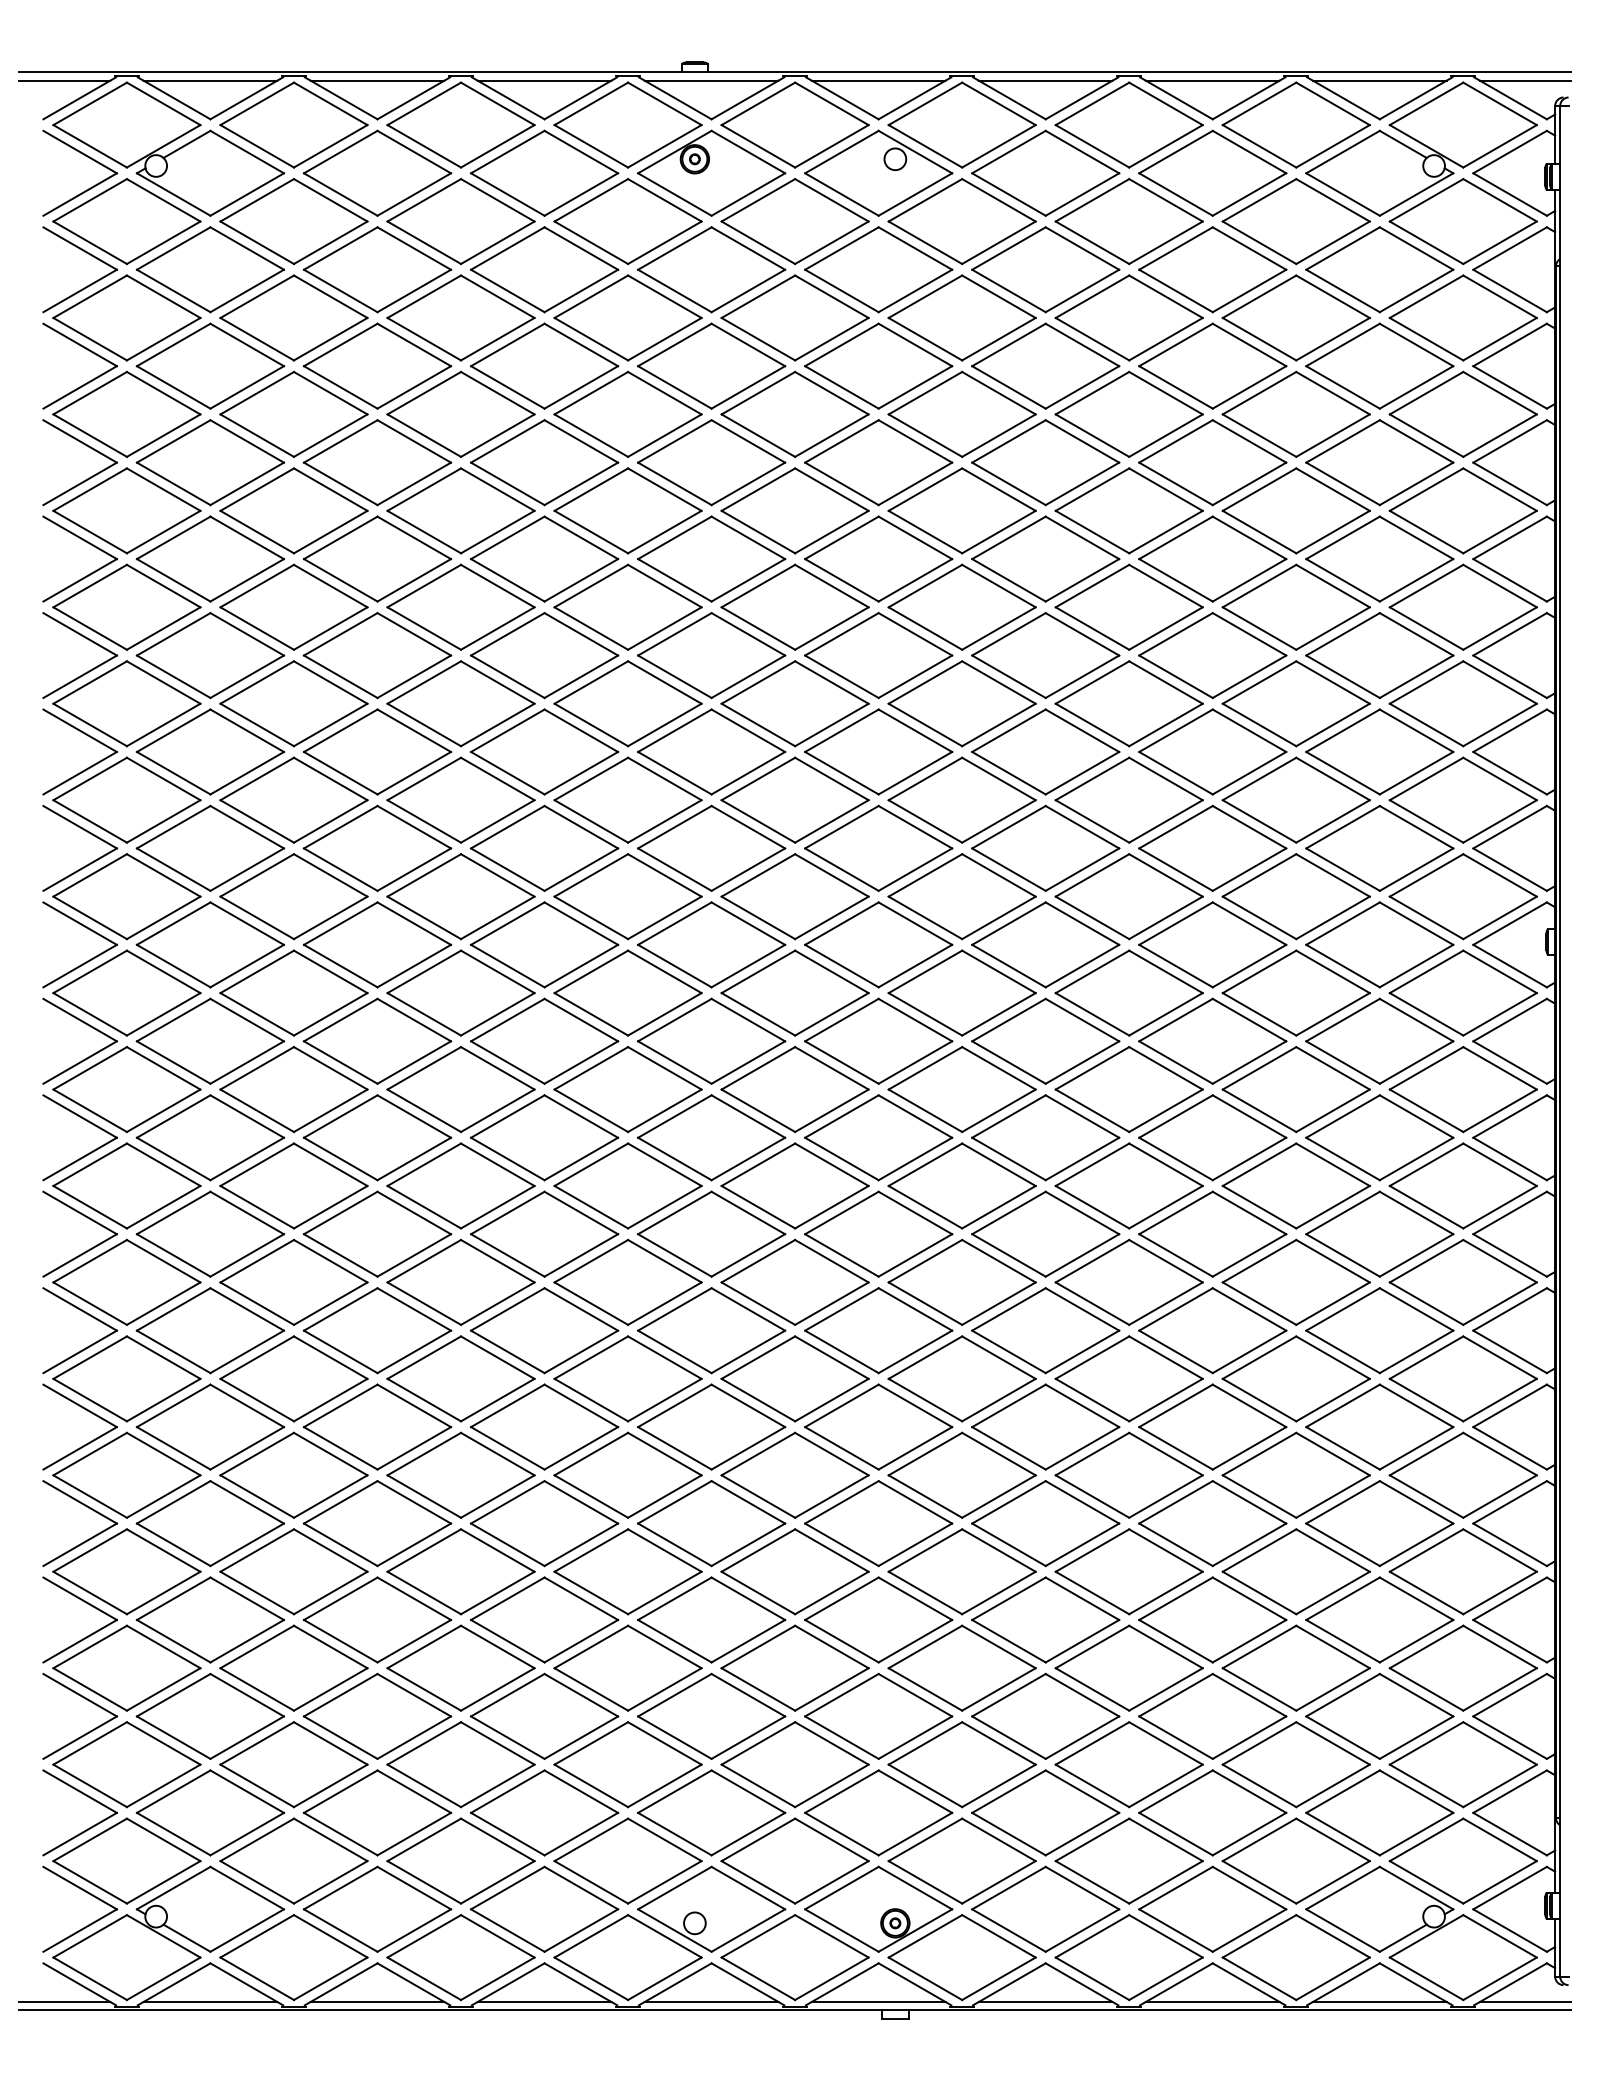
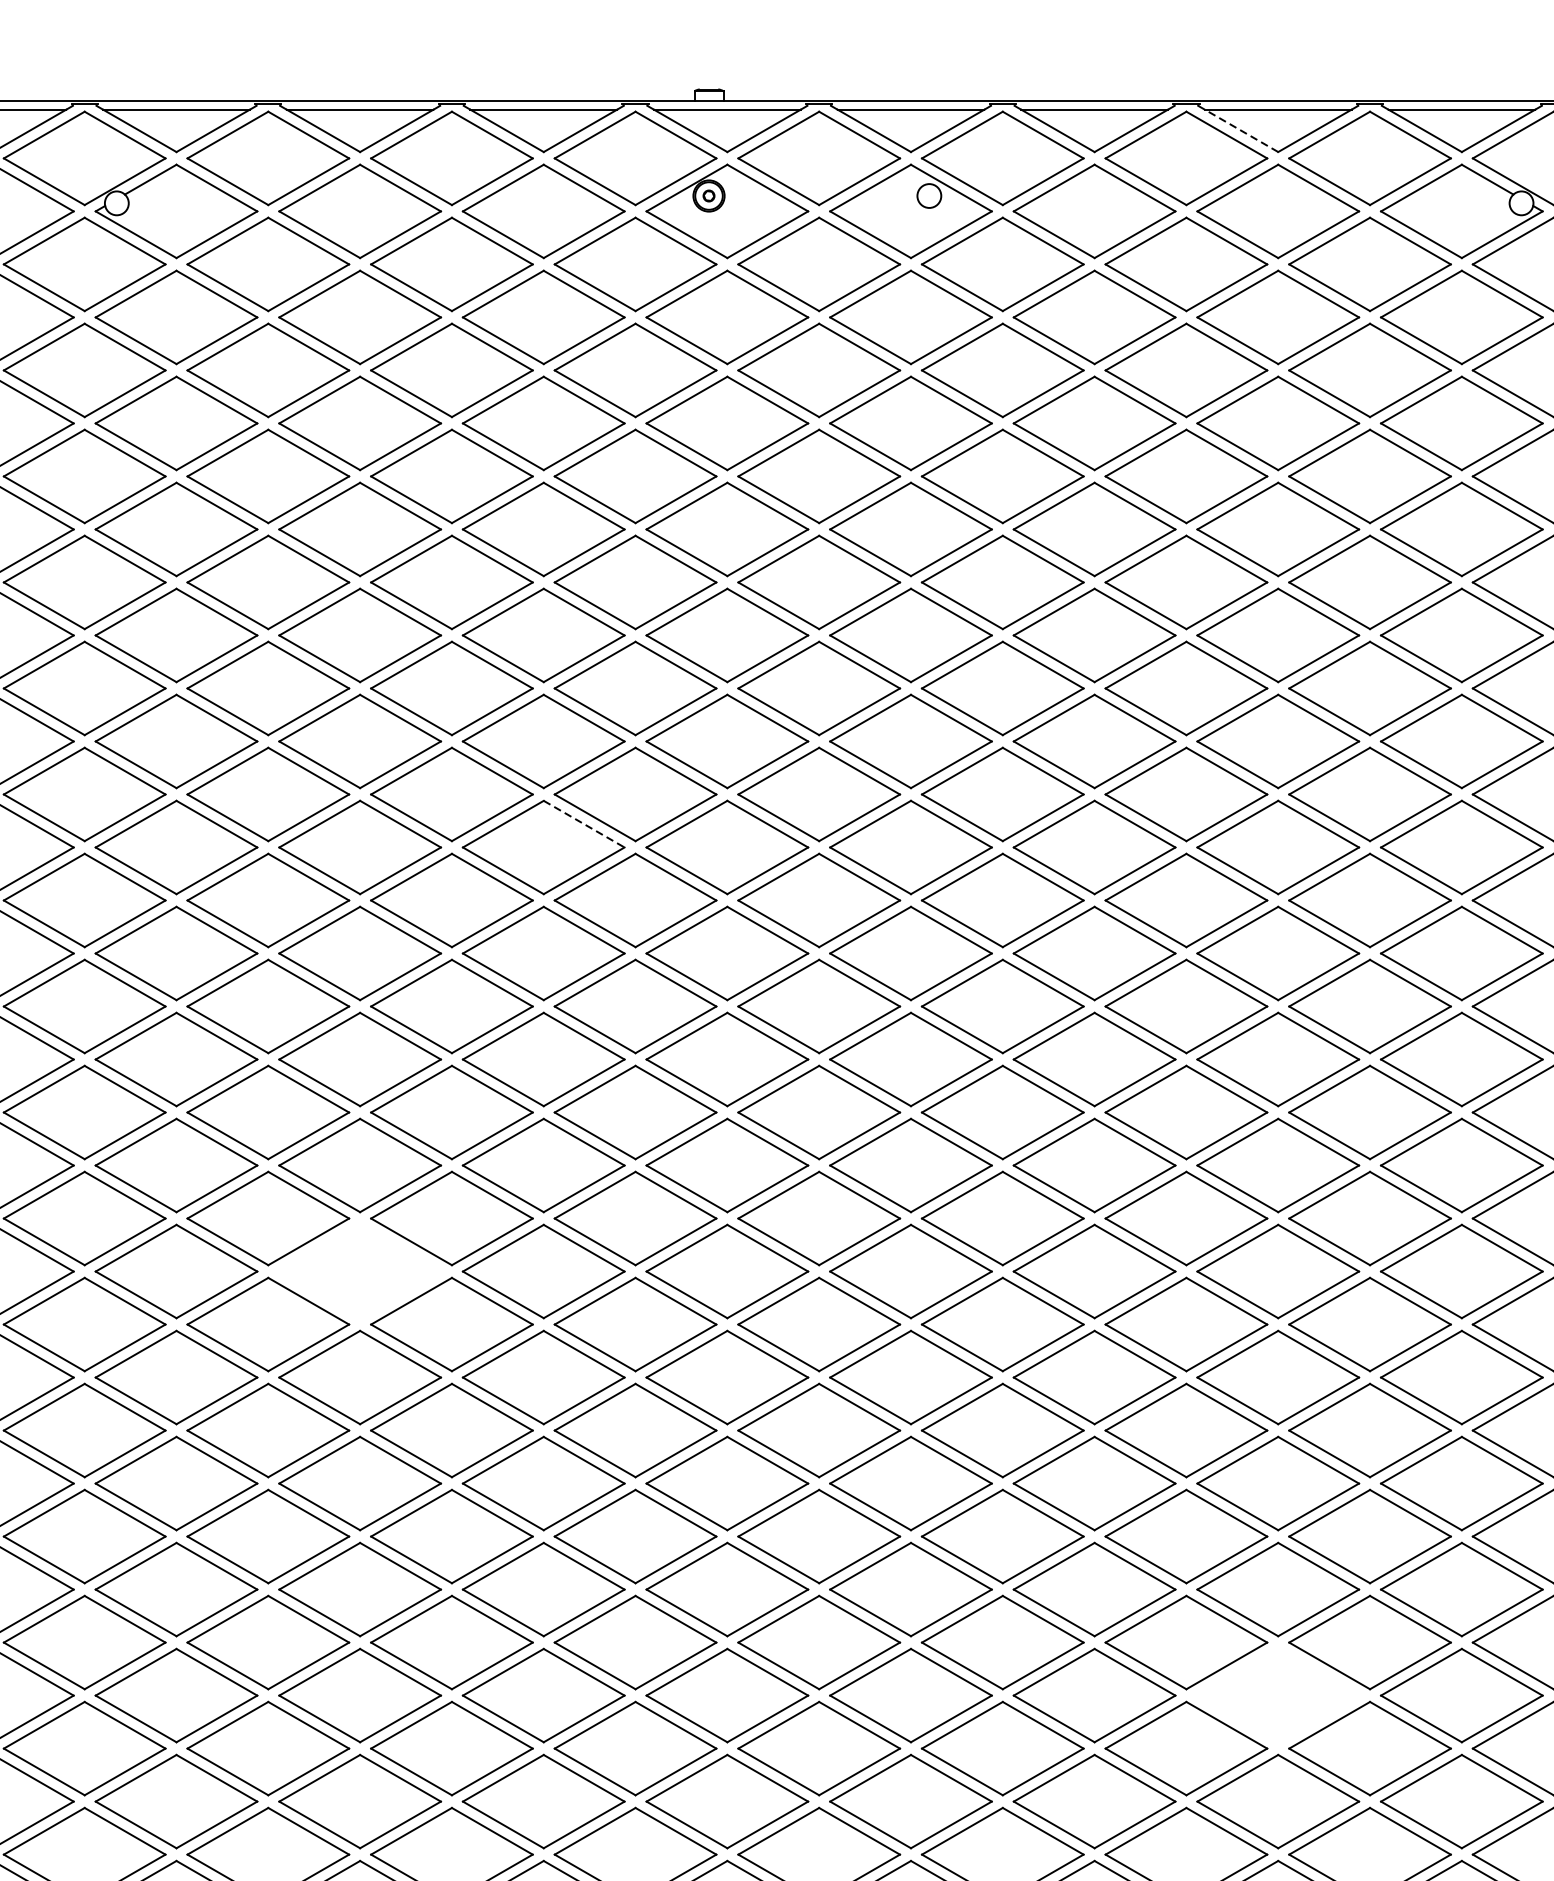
line: (1179, 100) -> (1241, 131), solid -> dashed
line: (581, 731) -> (584, 824), solid -> dashed
part: (377, 1137) -> (360, 1271), removed
part: (1212, 1523) -> (1277, 1695), removed

